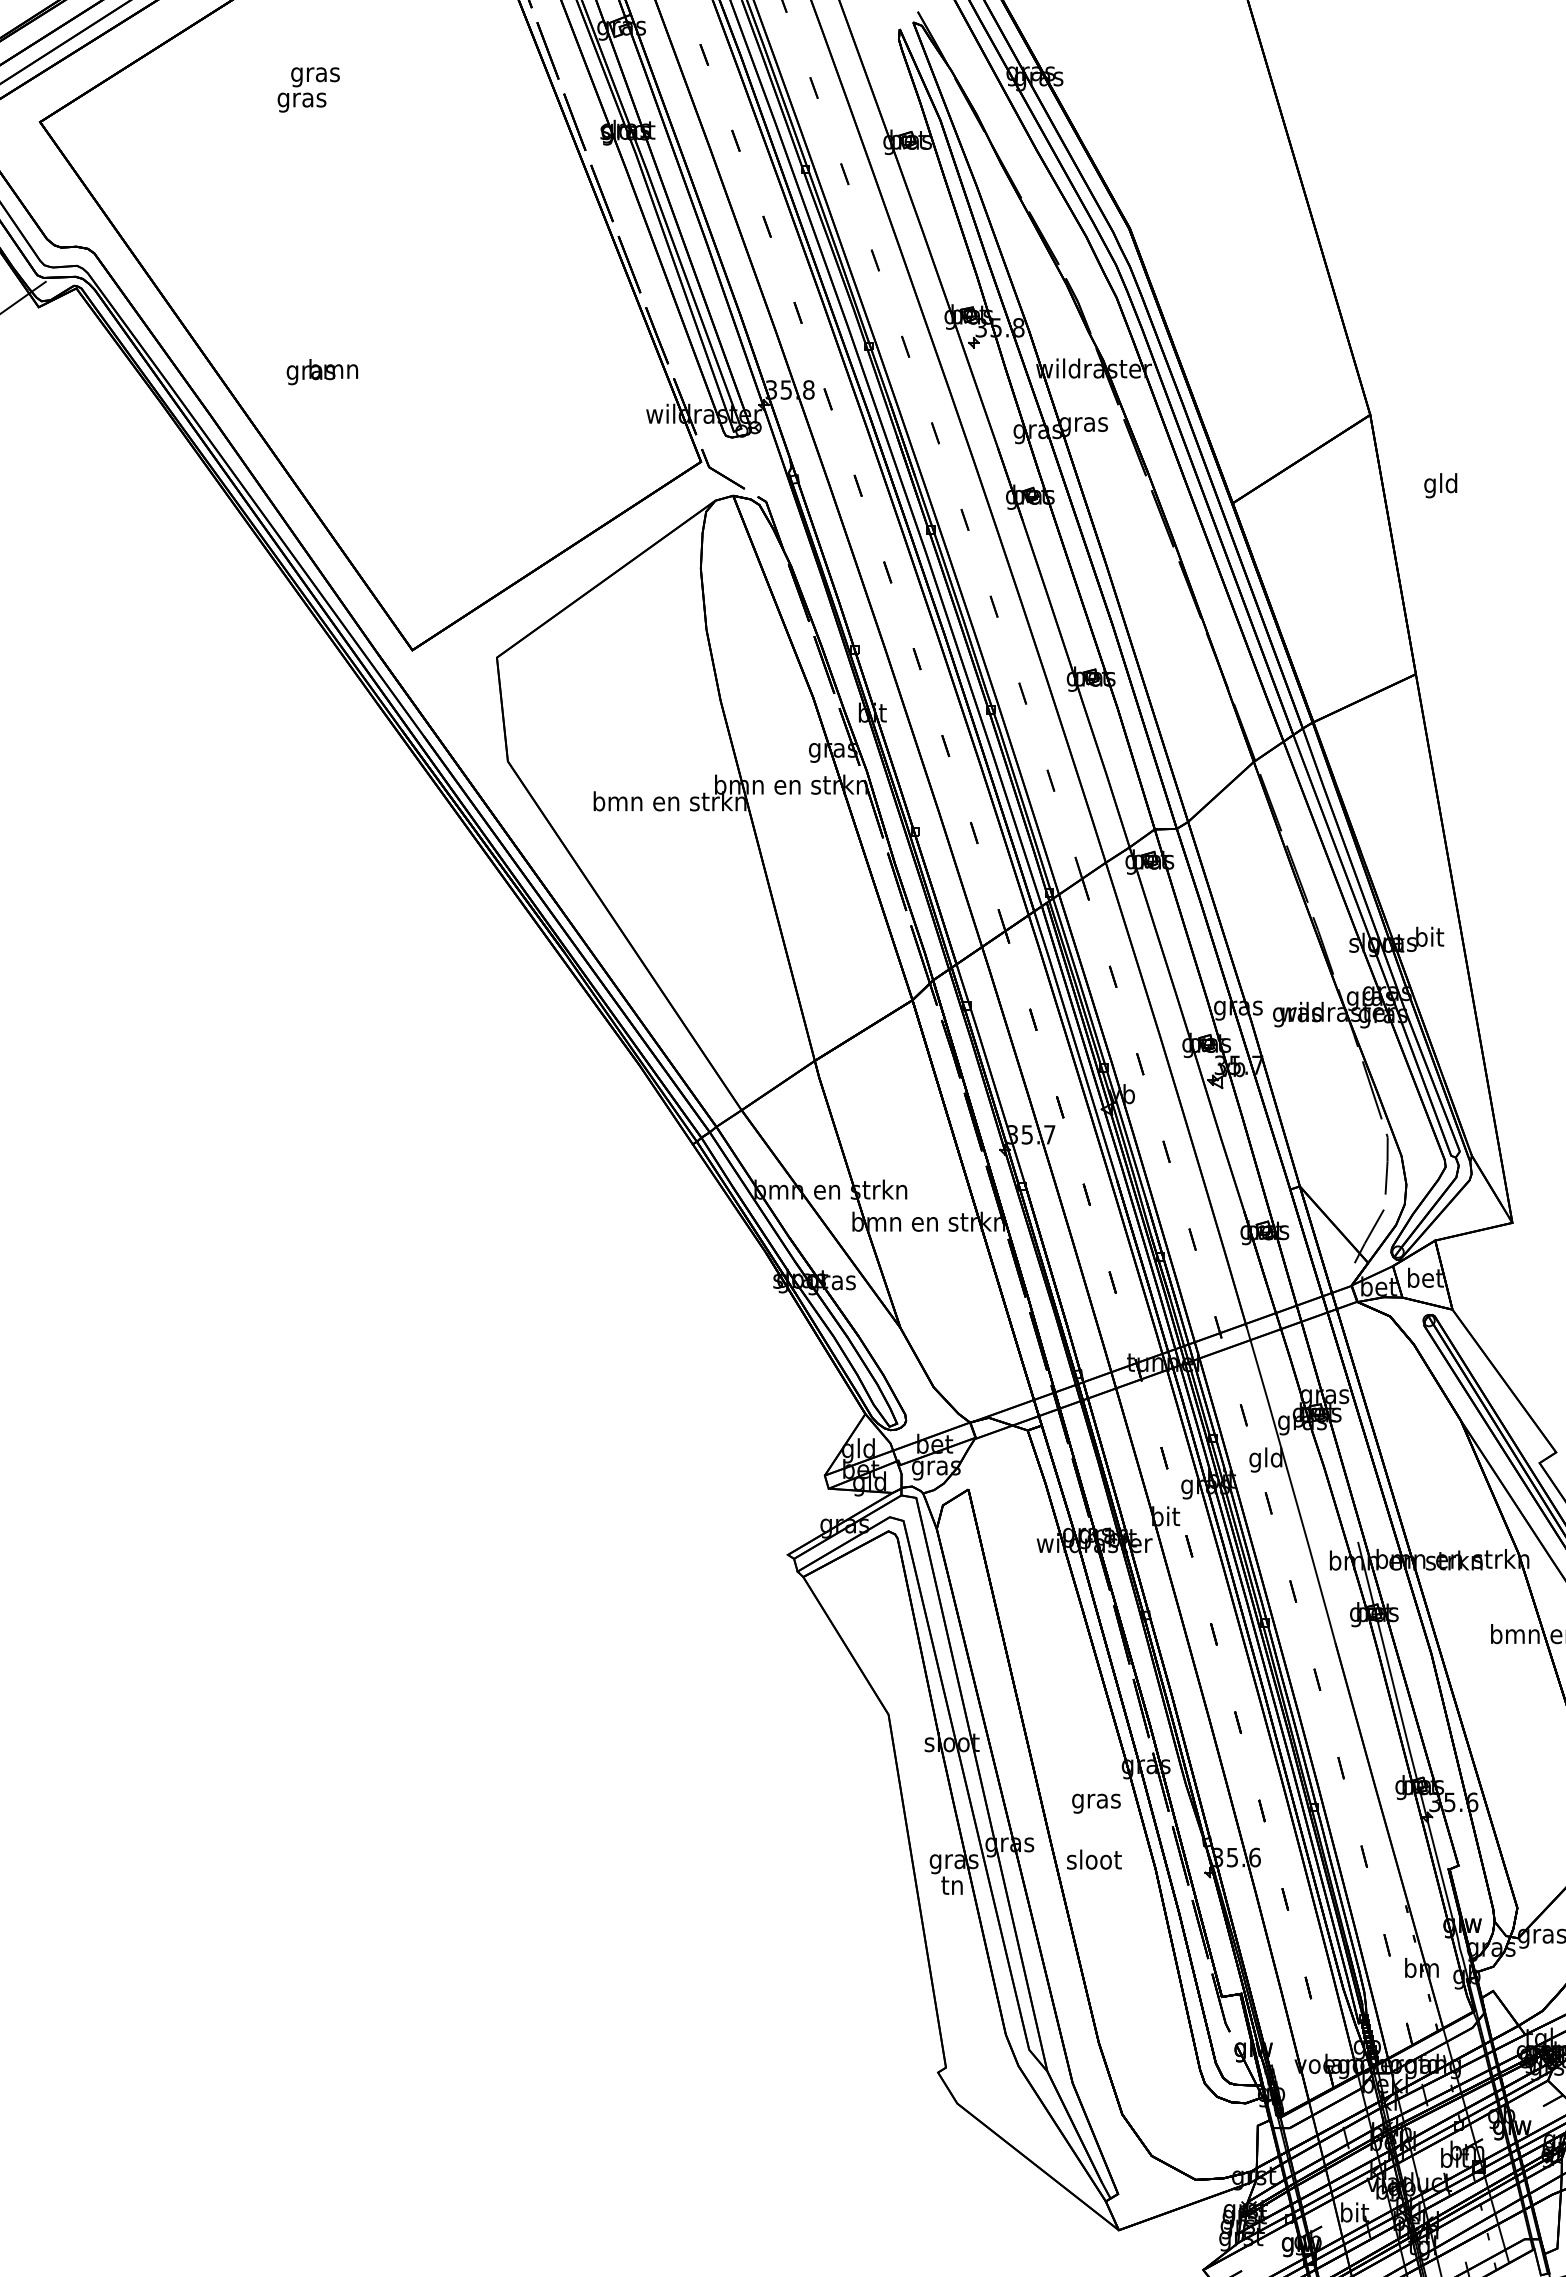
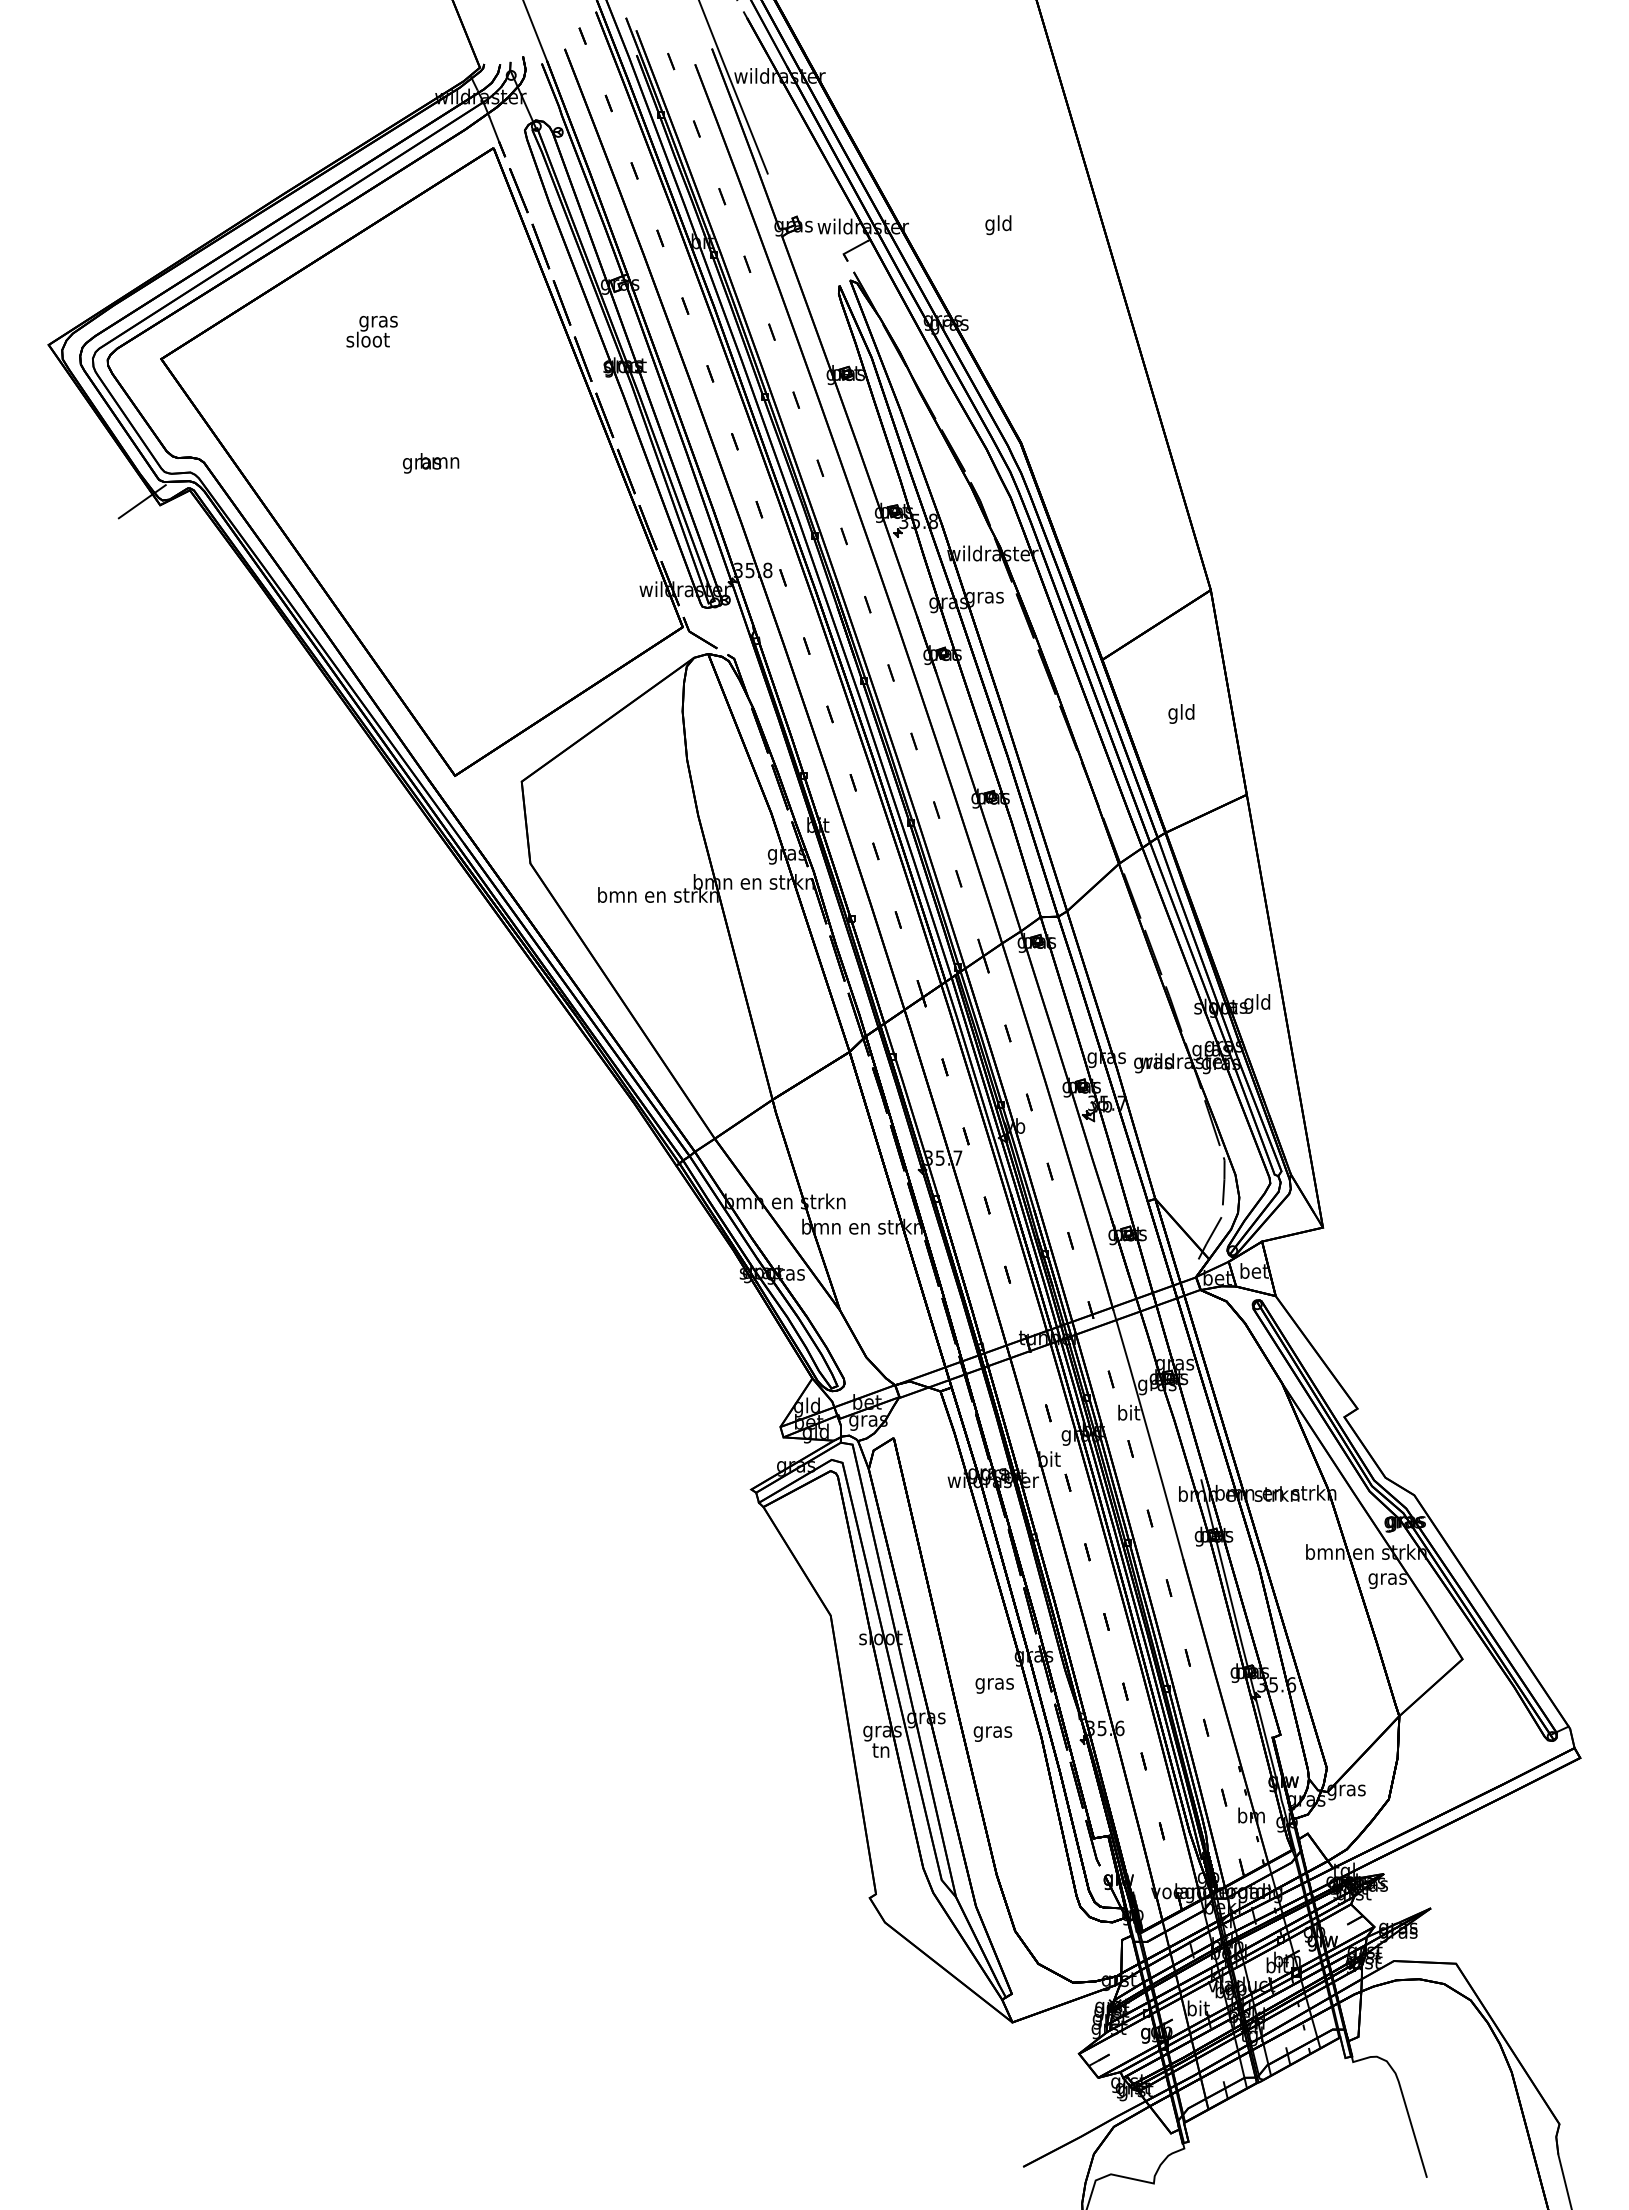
text: (301, 99) -> (367, 341), gras -> sloot
text: (322, 372) -> (431, 463), moved
text: (1440, 485) -> (1181, 713), moved
text: (1429, 938) -> (1257, 1003), bit -> gld
text: (1265, 1459) -> (1128, 1414), gld -> bit
text: (1093, 1861) -> (992, 1731), sloot -> gras

